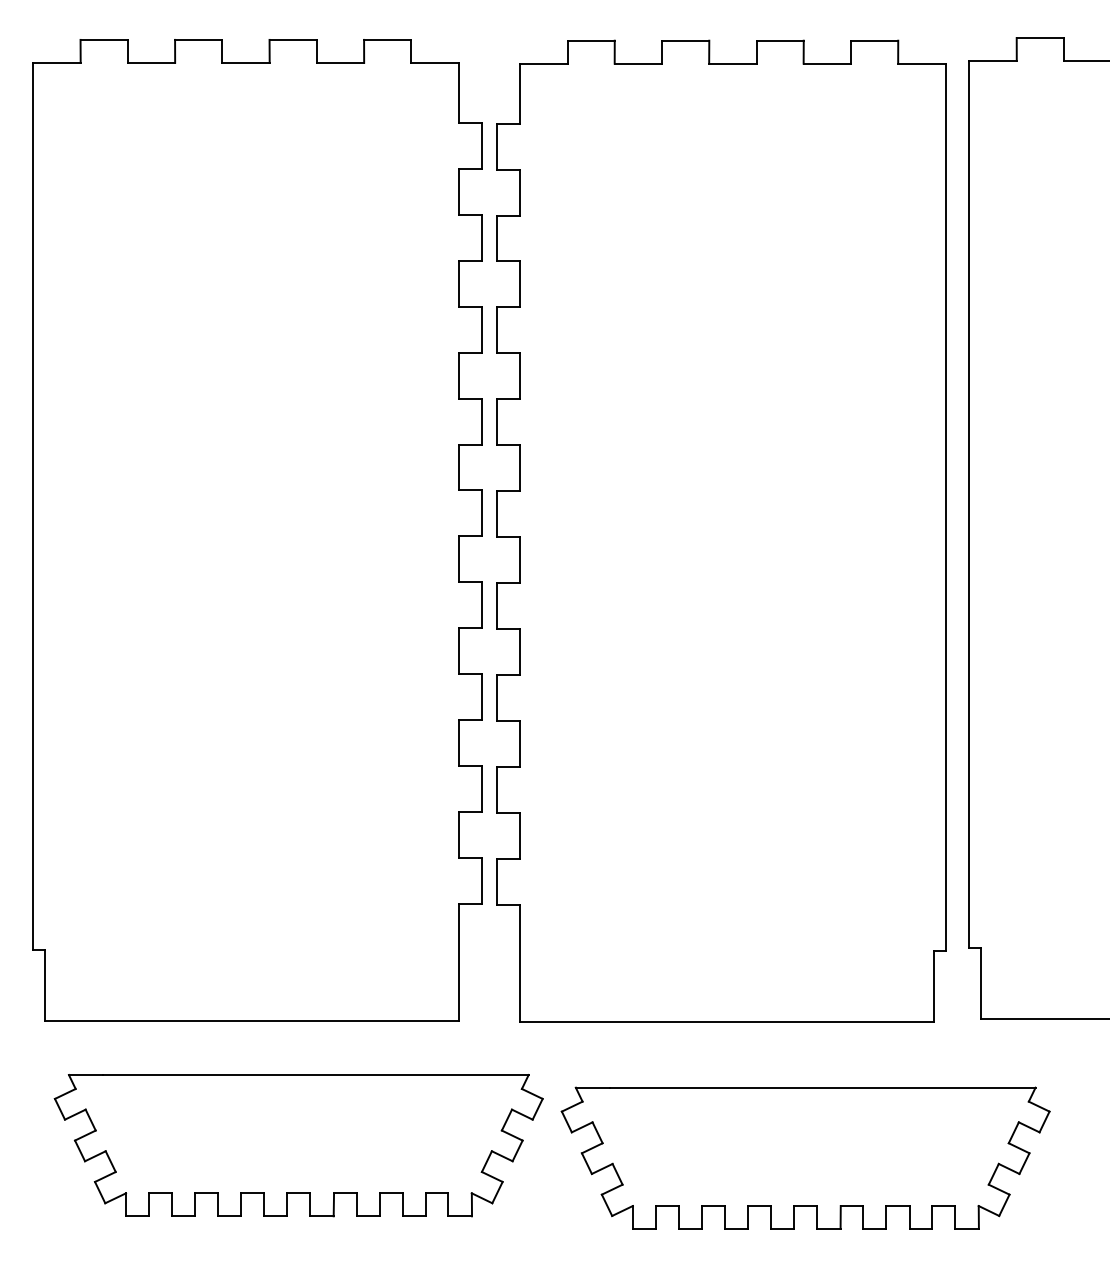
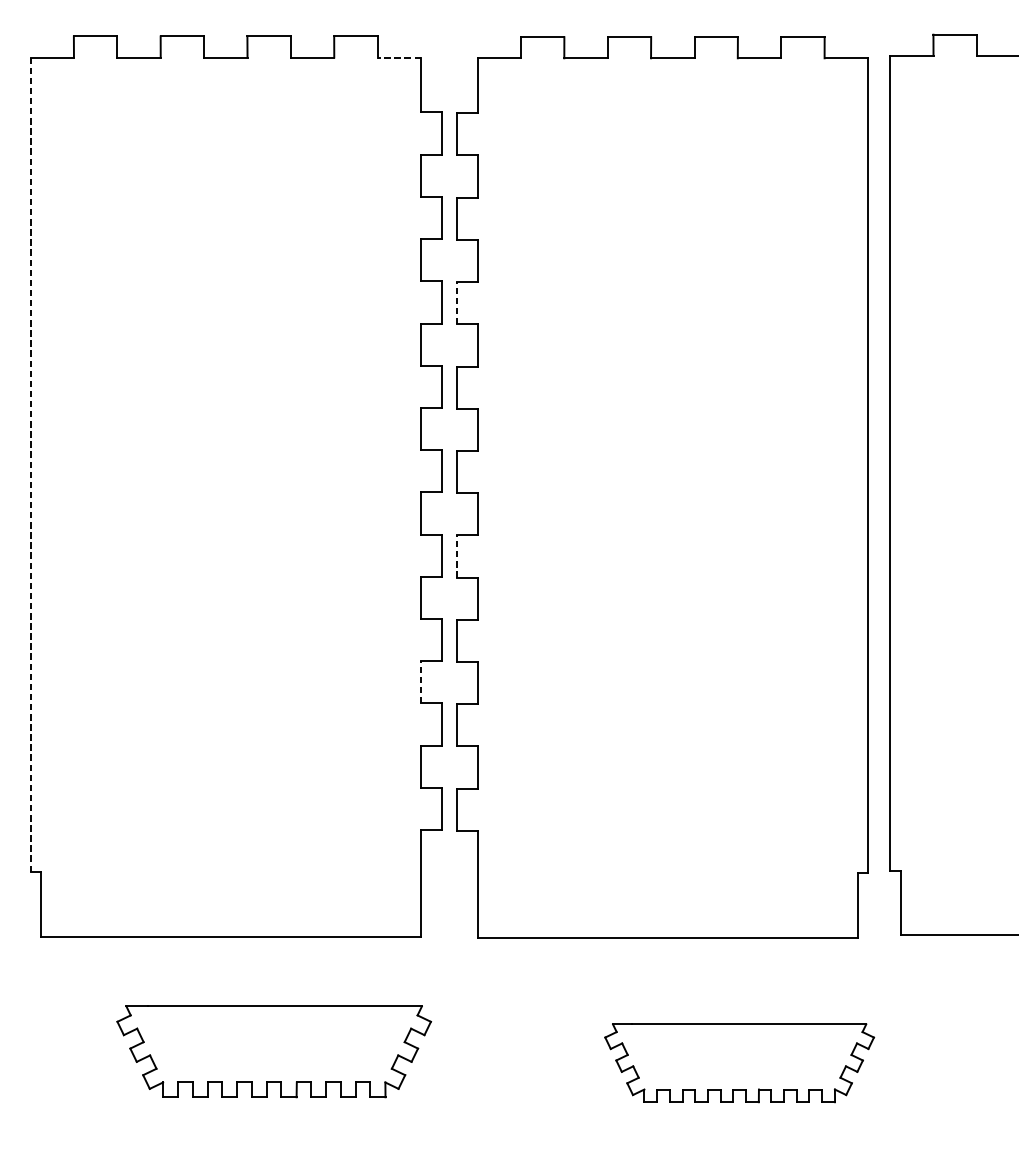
line: (434, 62) -> (398, 57), solid -> dashed
line: (497, 330) -> (456, 303), solid -> dashed
line: (33, 506) -> (30, 464), solid -> dashed
line: (497, 606) -> (456, 556), solid -> dashed
line: (458, 743) -> (420, 682), solid -> dashed
part: (298, 1145) -> (273, 1051), size x0.7
part: (805, 1157) -> (739, 1062), size x0.6

